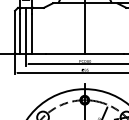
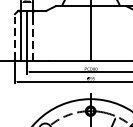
line: (15, 31) -> (15, 36), solid -> dashed
line: (32, 33) -> (33, 38), solid -> dashed

